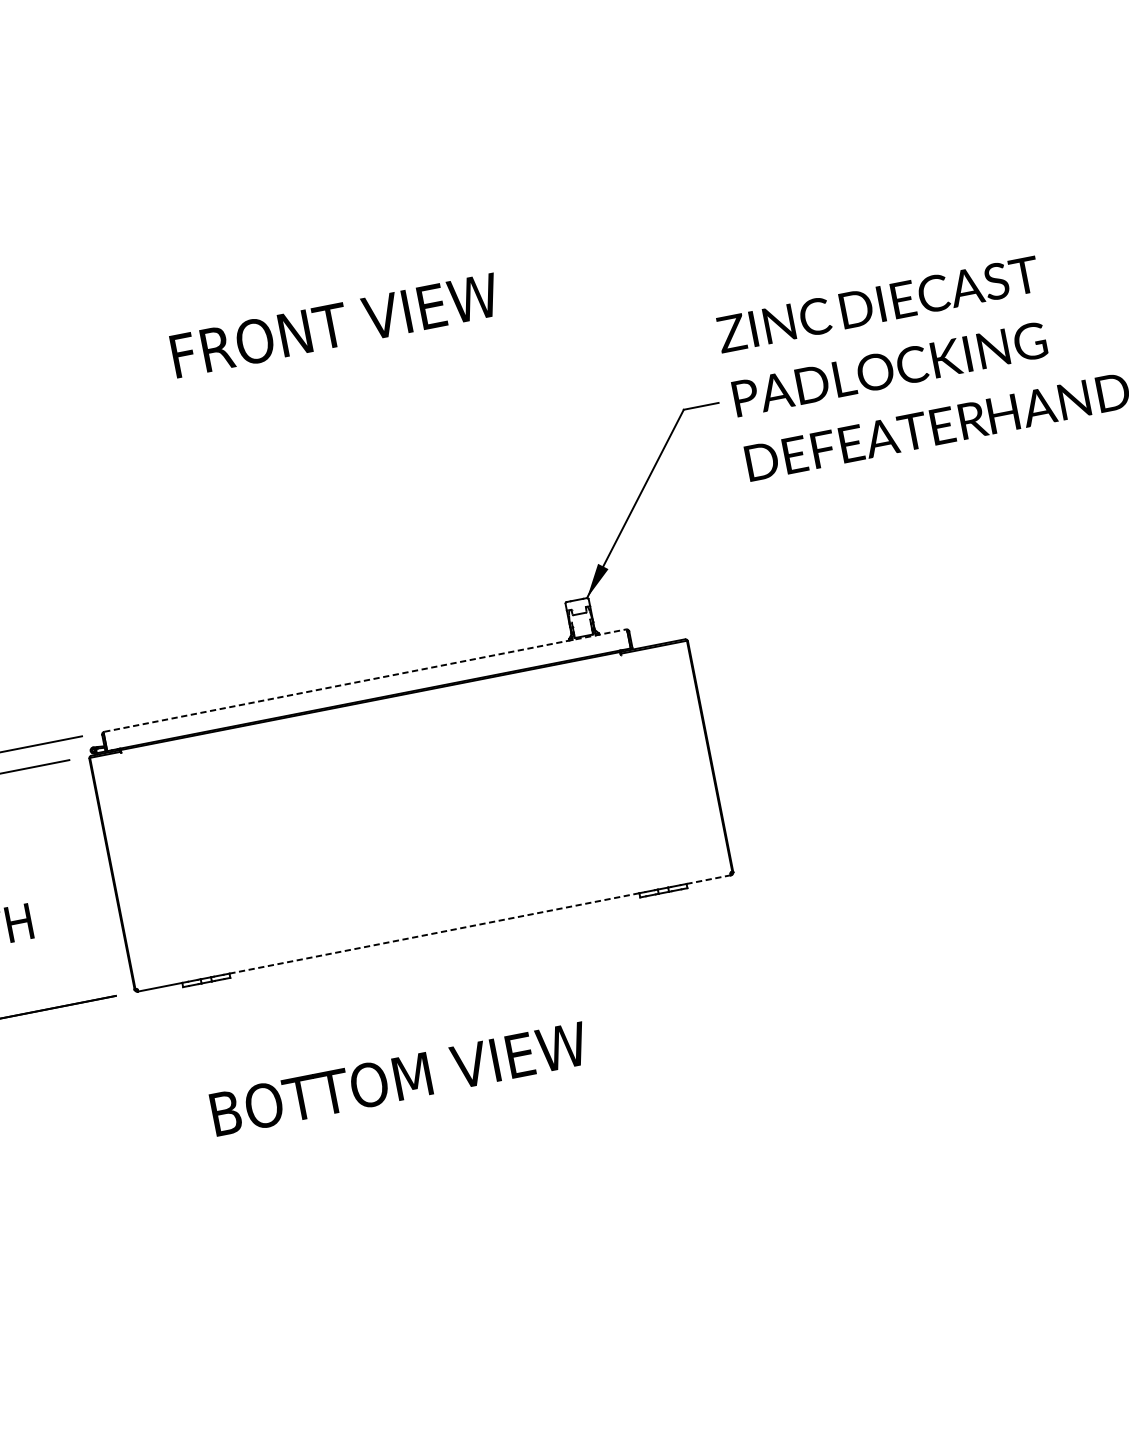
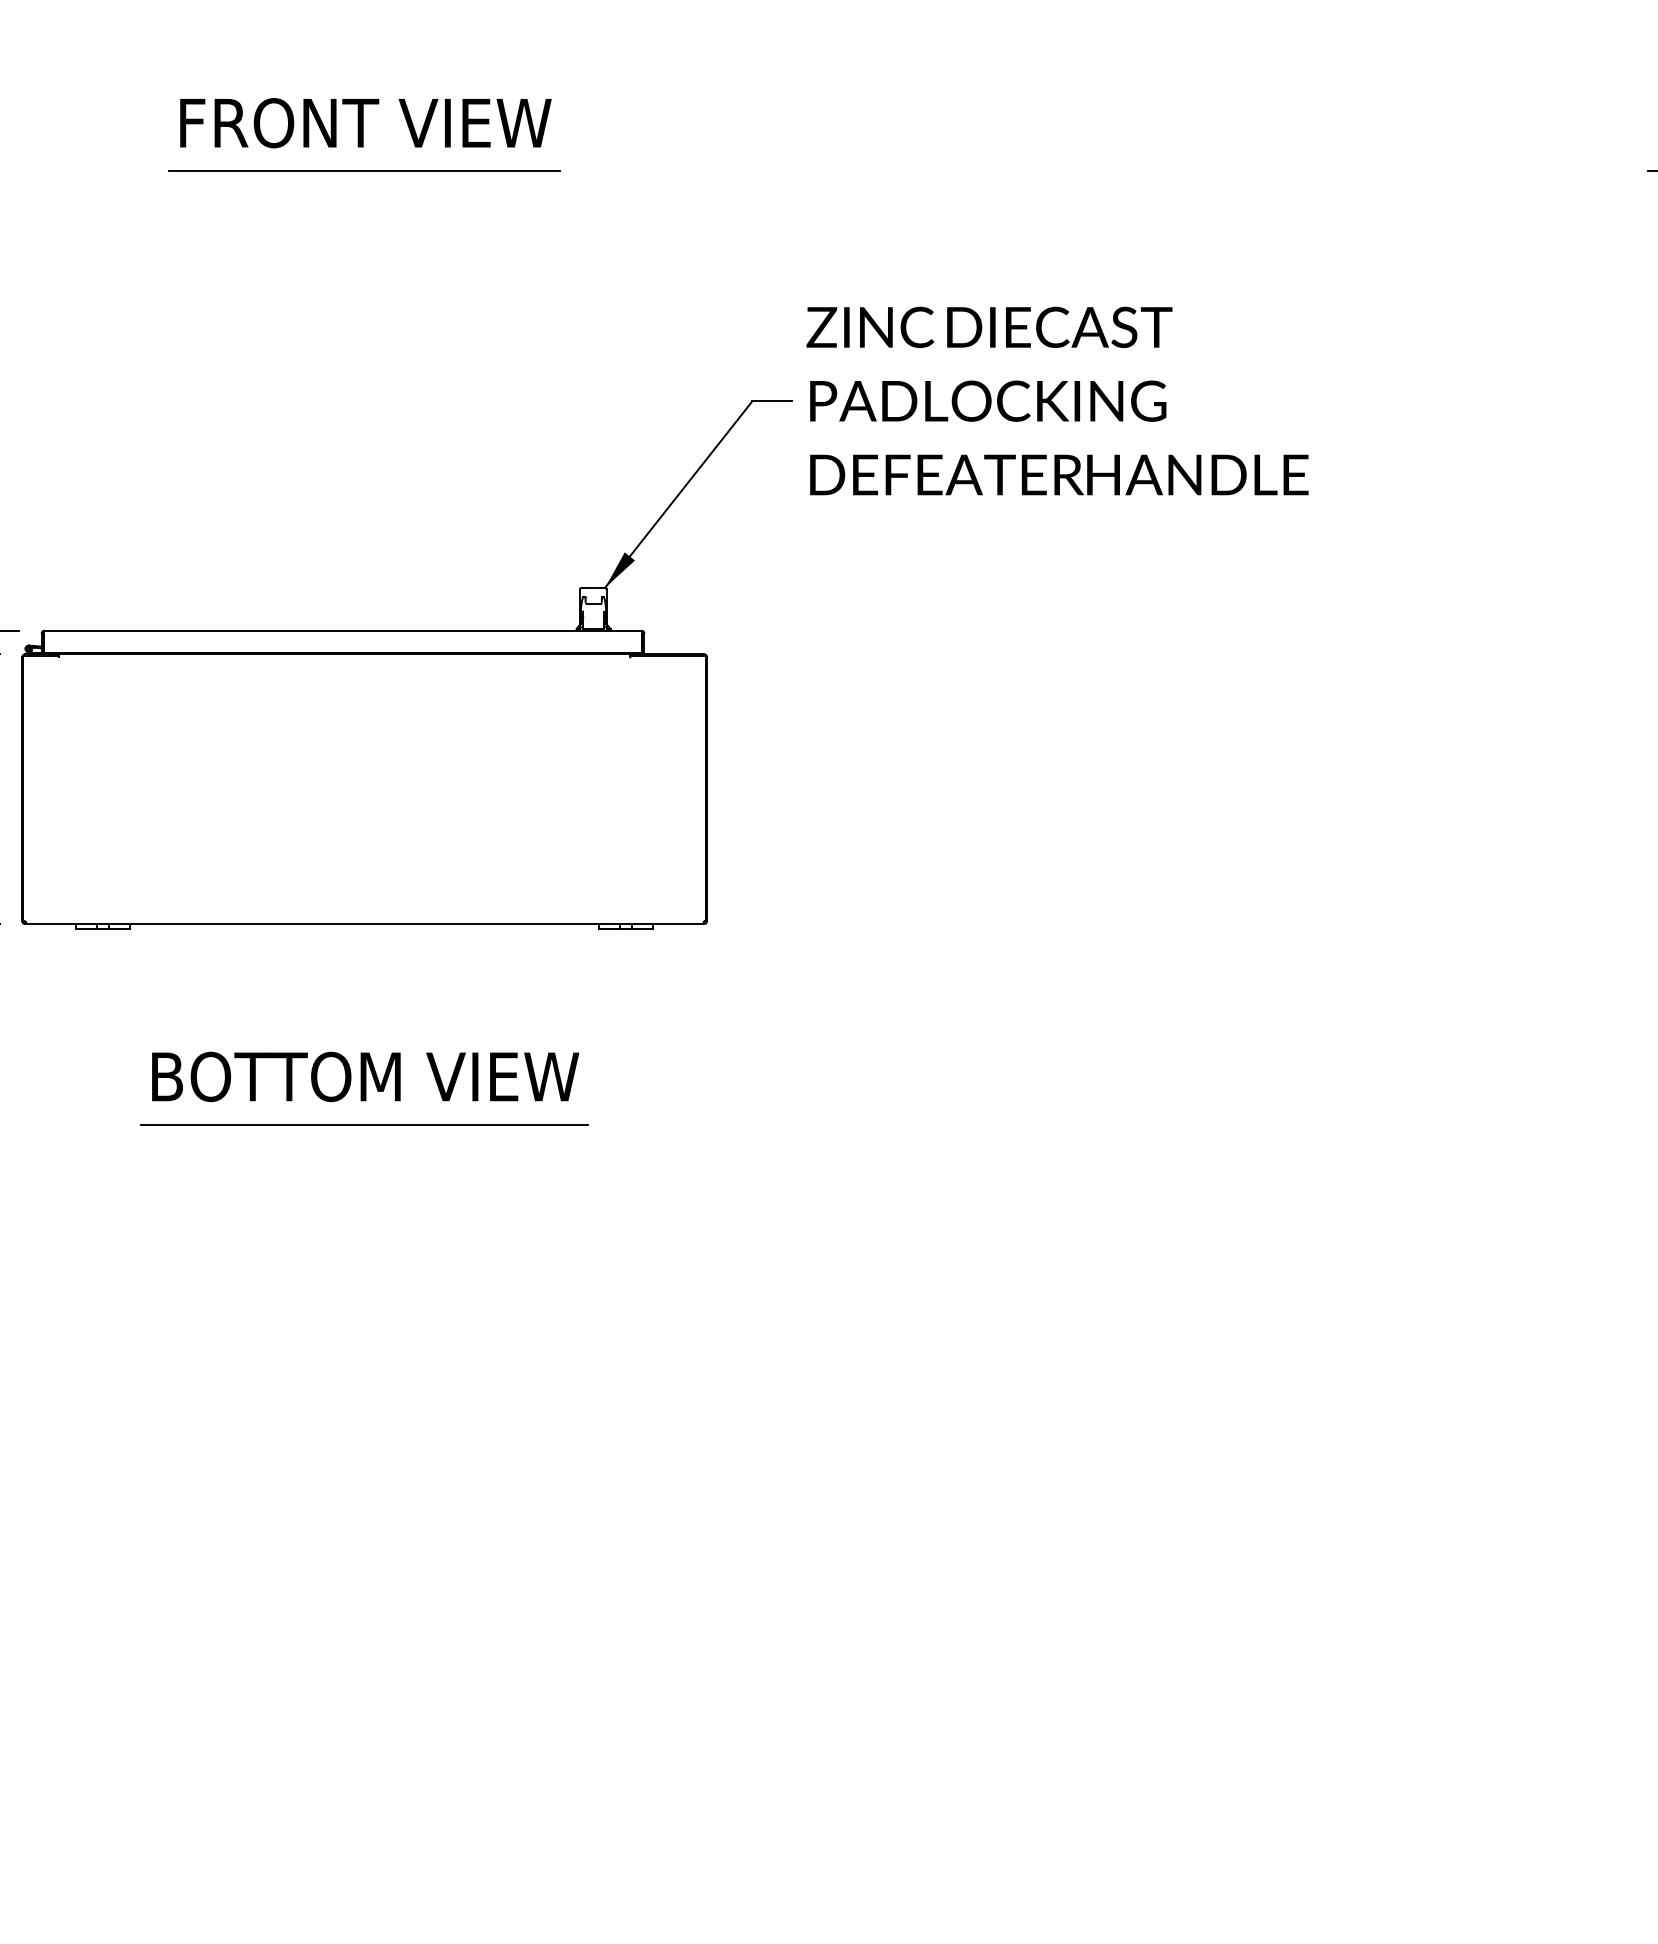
line: (305, 275) -> (364, 171), added
text: (335, 325) -> (365, 123), moved
line: (365, 680) -> (343, 630), dashed -> solid
line: (708, 880) -> (677, 924), dashed -> solid
line: (434, 933) -> (364, 924), dashed -> solid
text: (399, 1078) -> (365, 1076), moved
line: (468, 1108) -> (364, 1124), added

